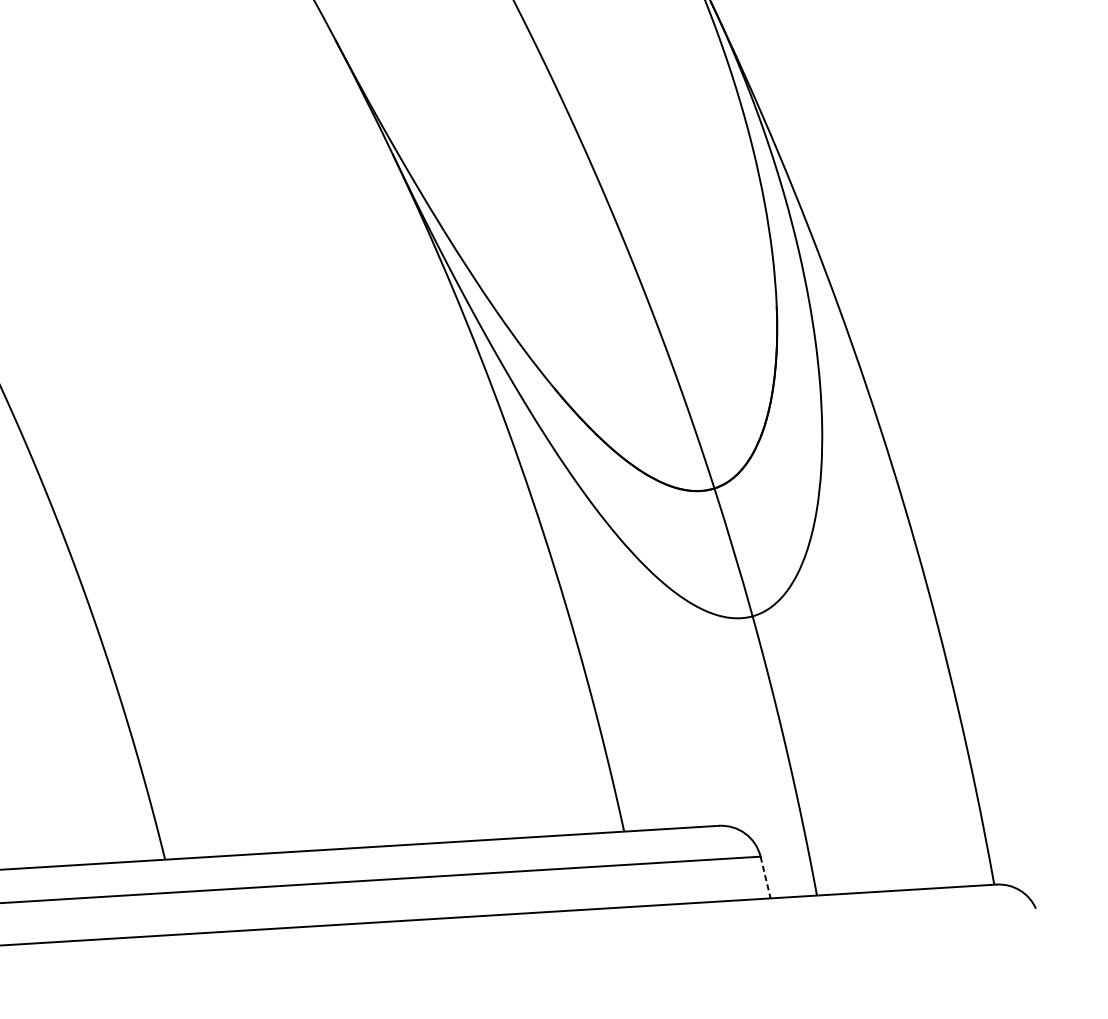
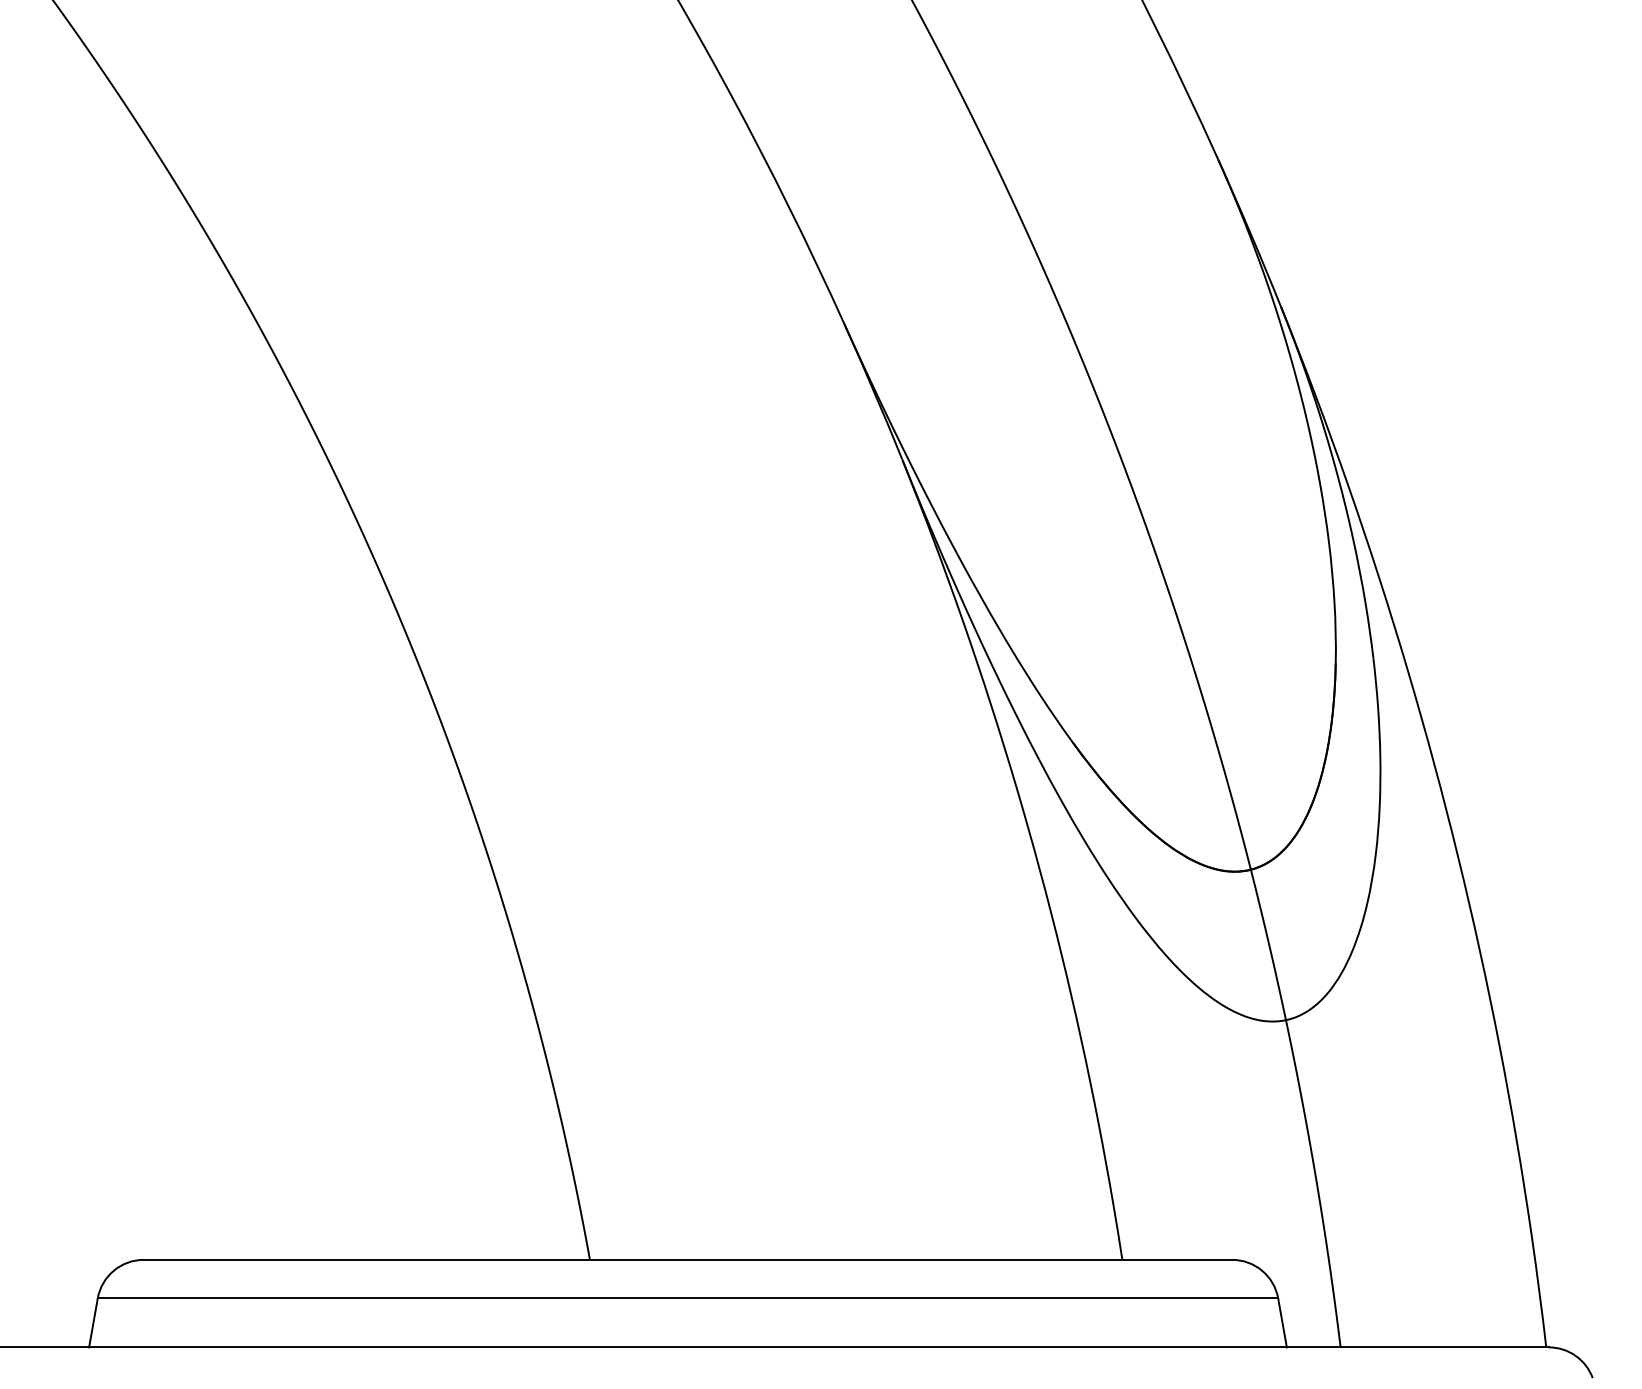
line: (765, 877) -> (1282, 1322), dashed -> solid

